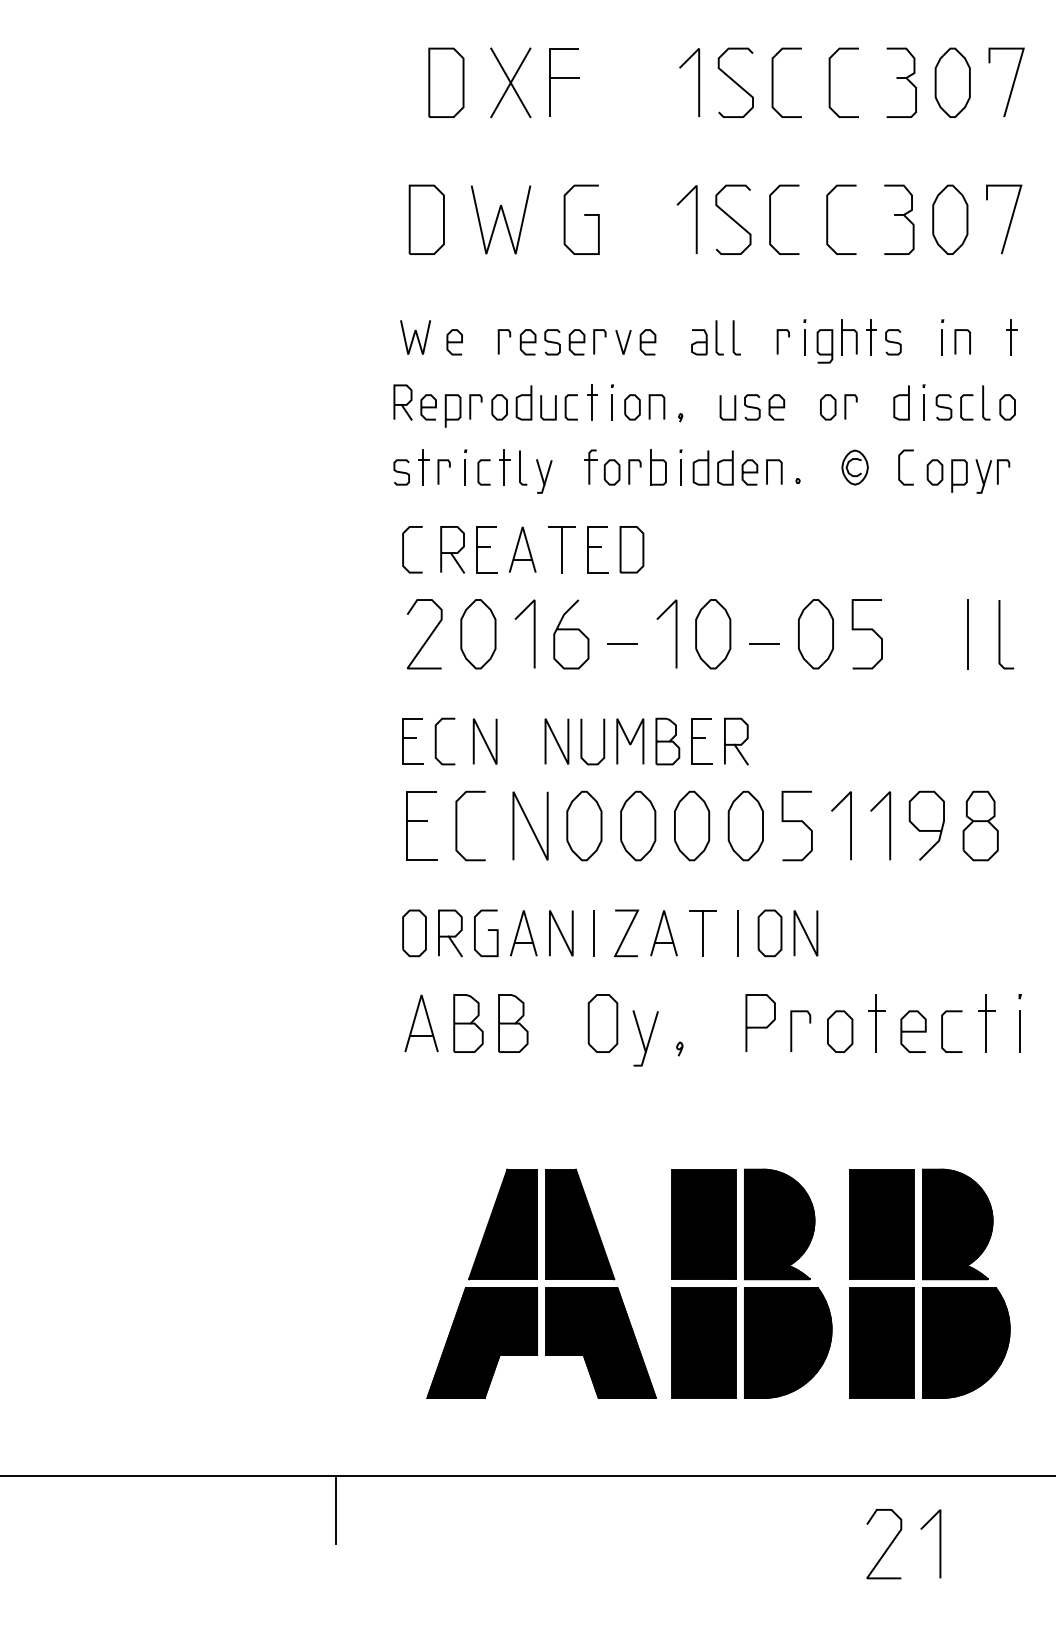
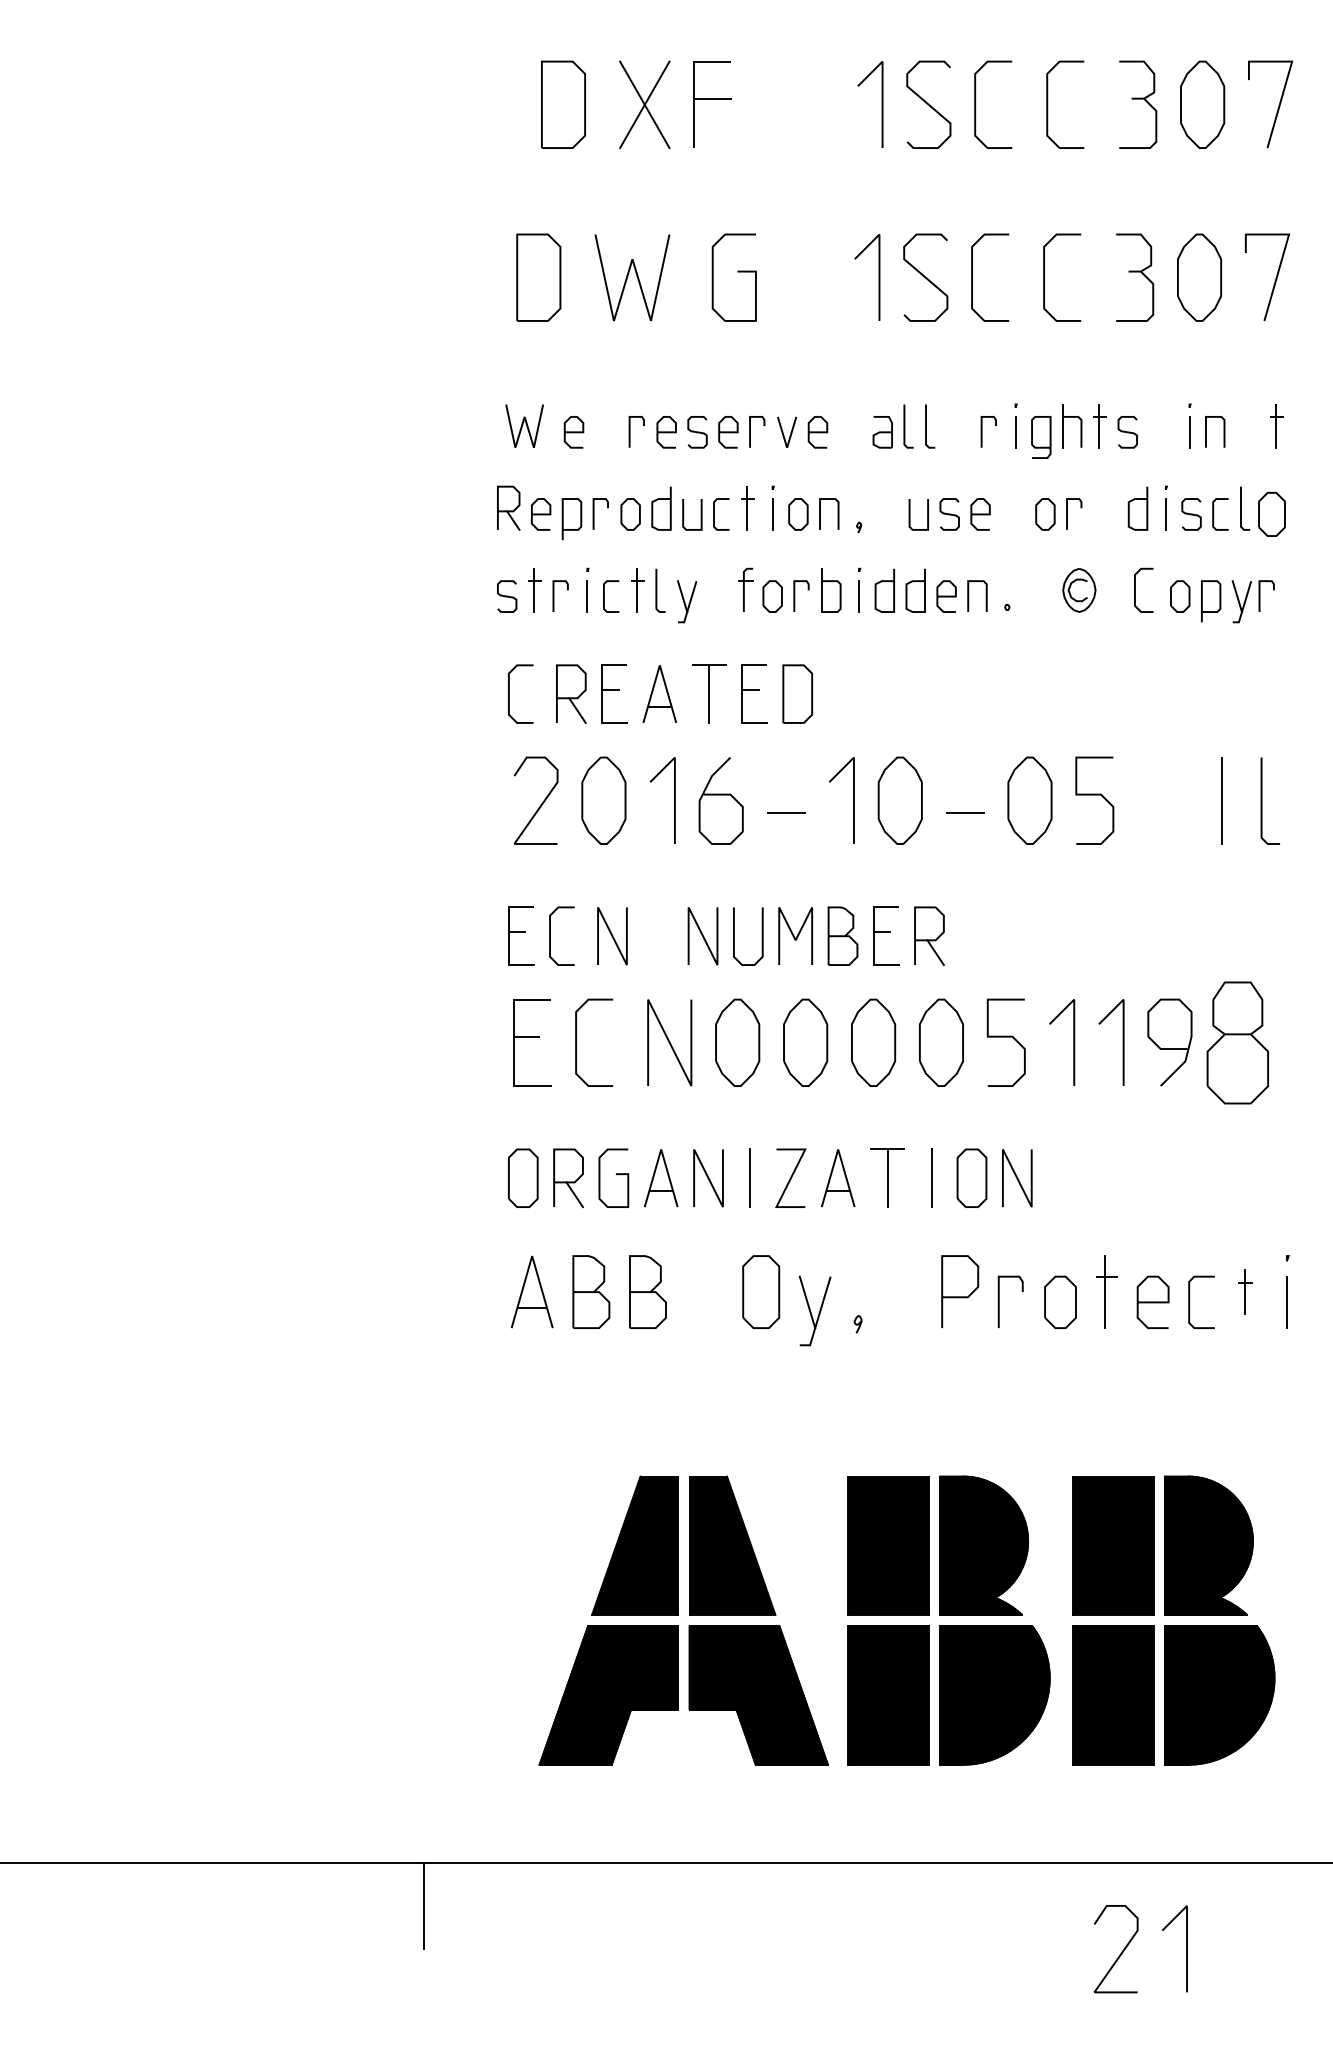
part: (1007, 407) -> (1271, 514), size x1.4
part: (980, 825) -> (1237, 1042), size x1.4
part: (986, 1023) -> (1245, 1291), size x0.6

